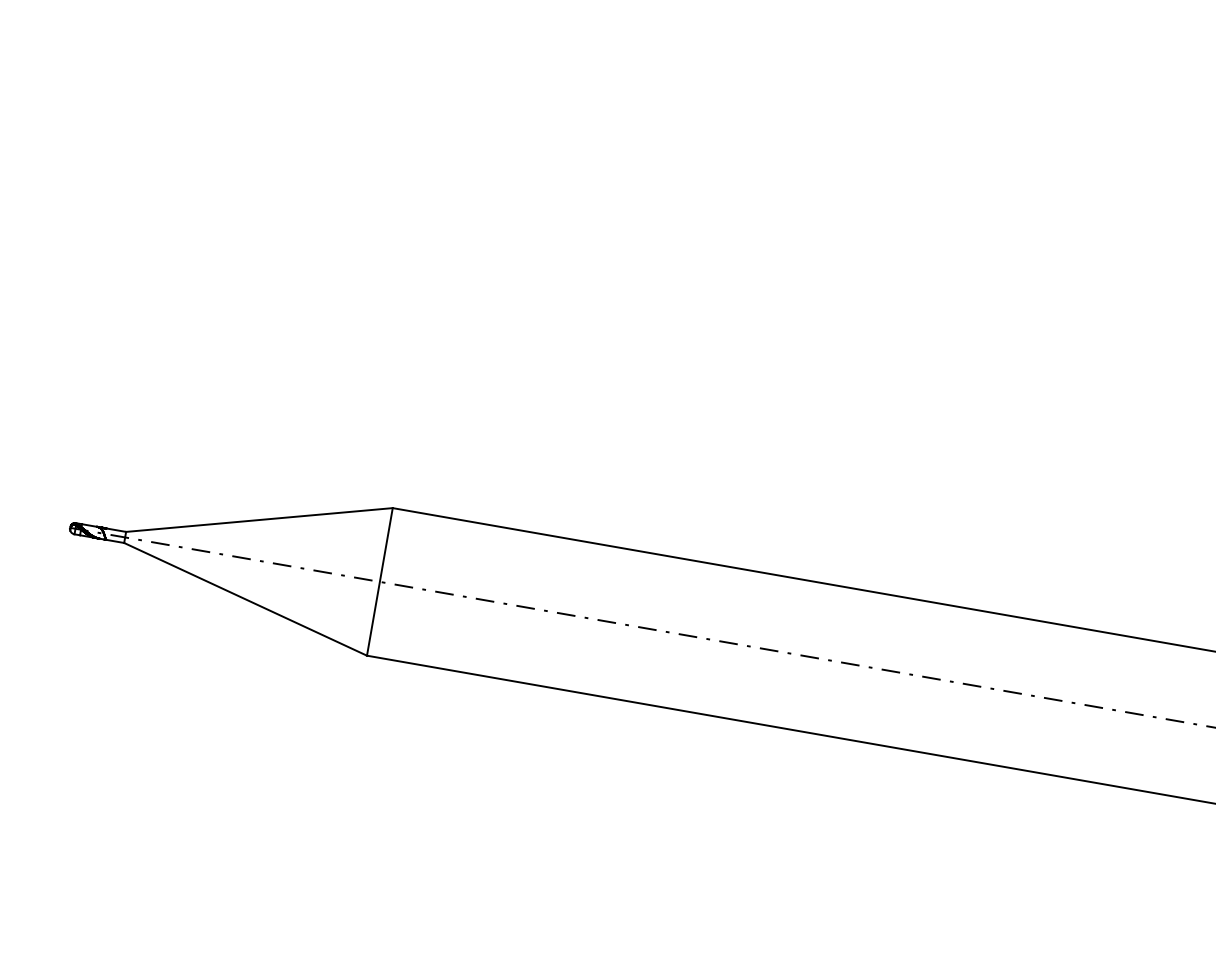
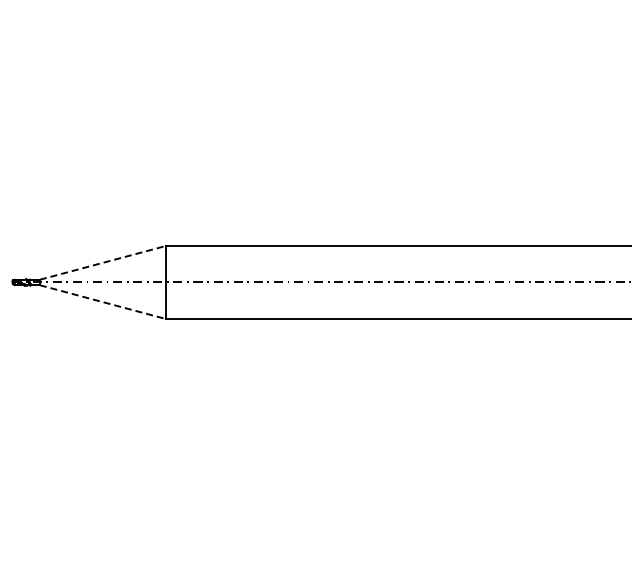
line: (260, 519) -> (103, 262), solid -> dashed
line: (246, 600) -> (103, 302), solid -> dashed

